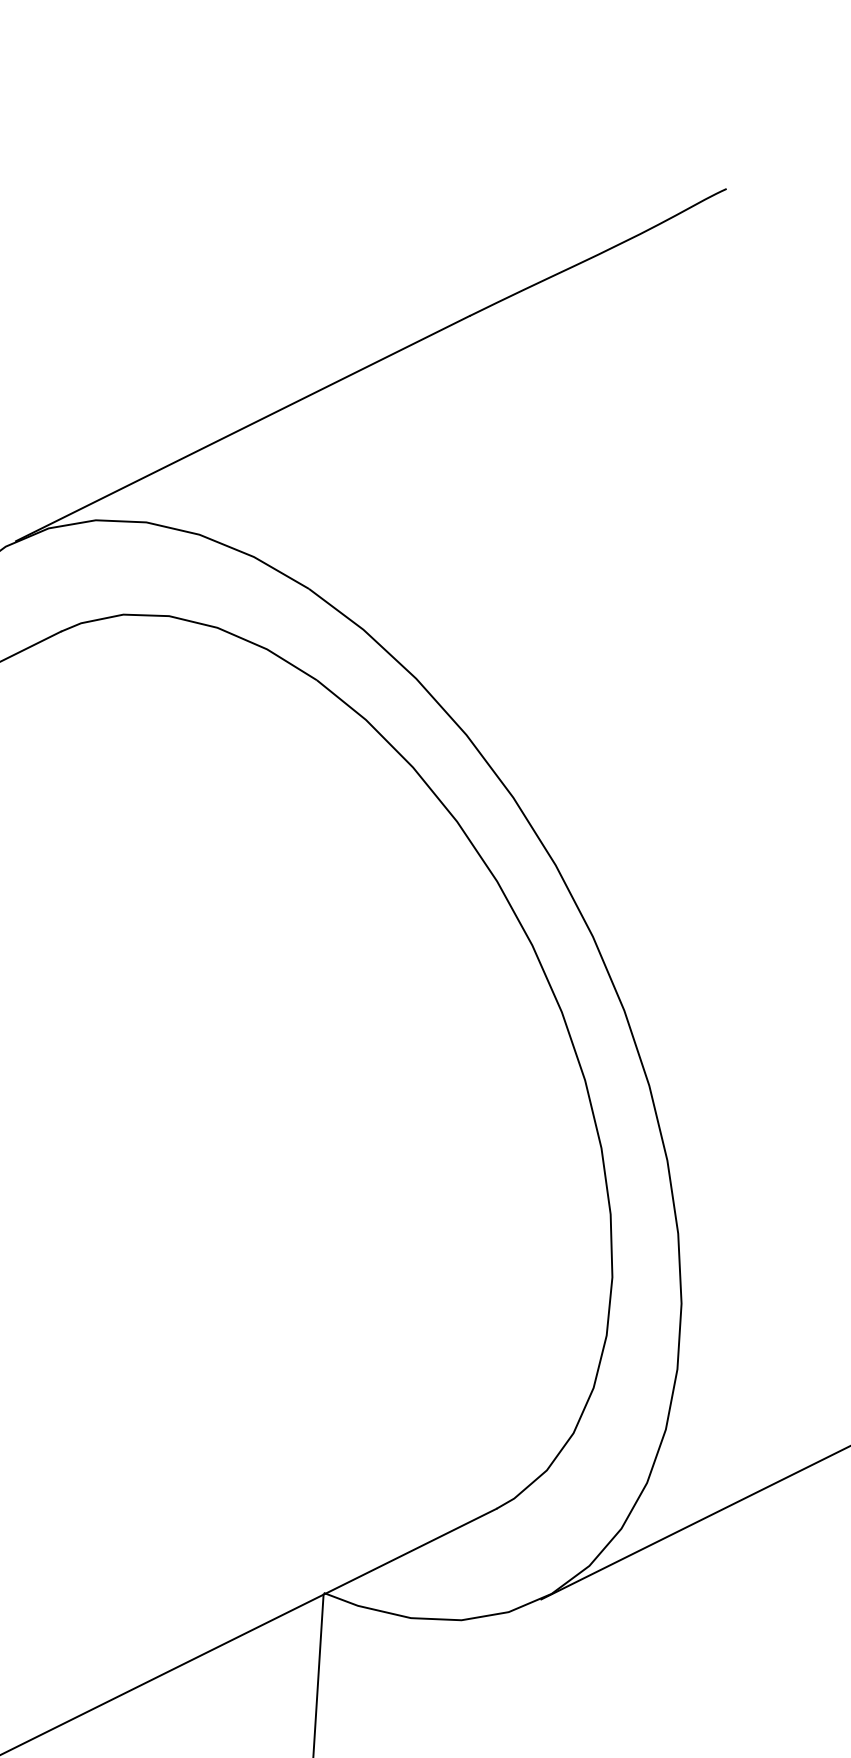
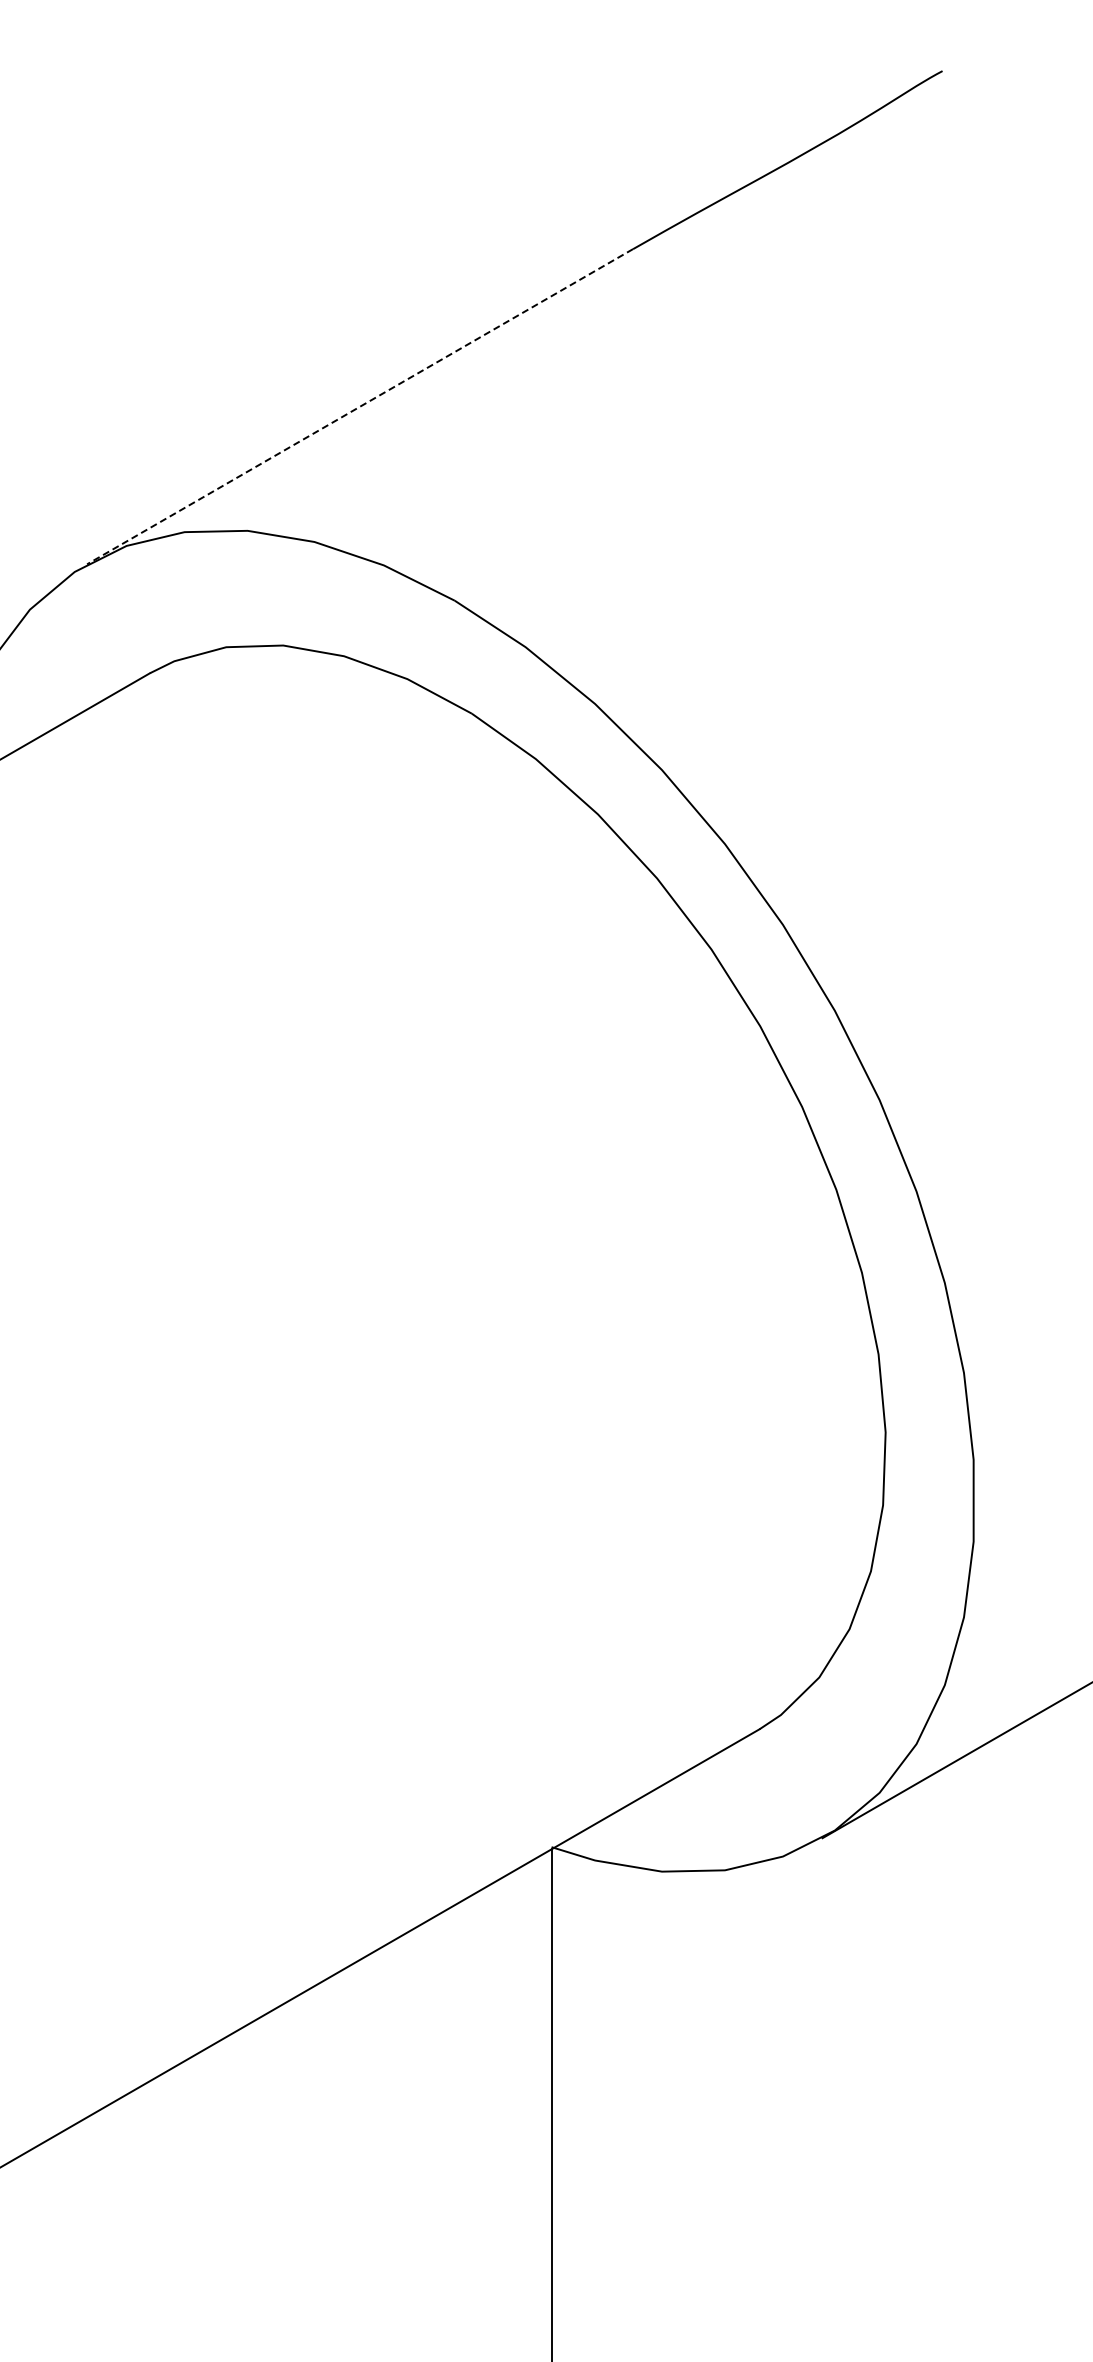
line: (242, 428) -> (359, 406), solid -> dashed

